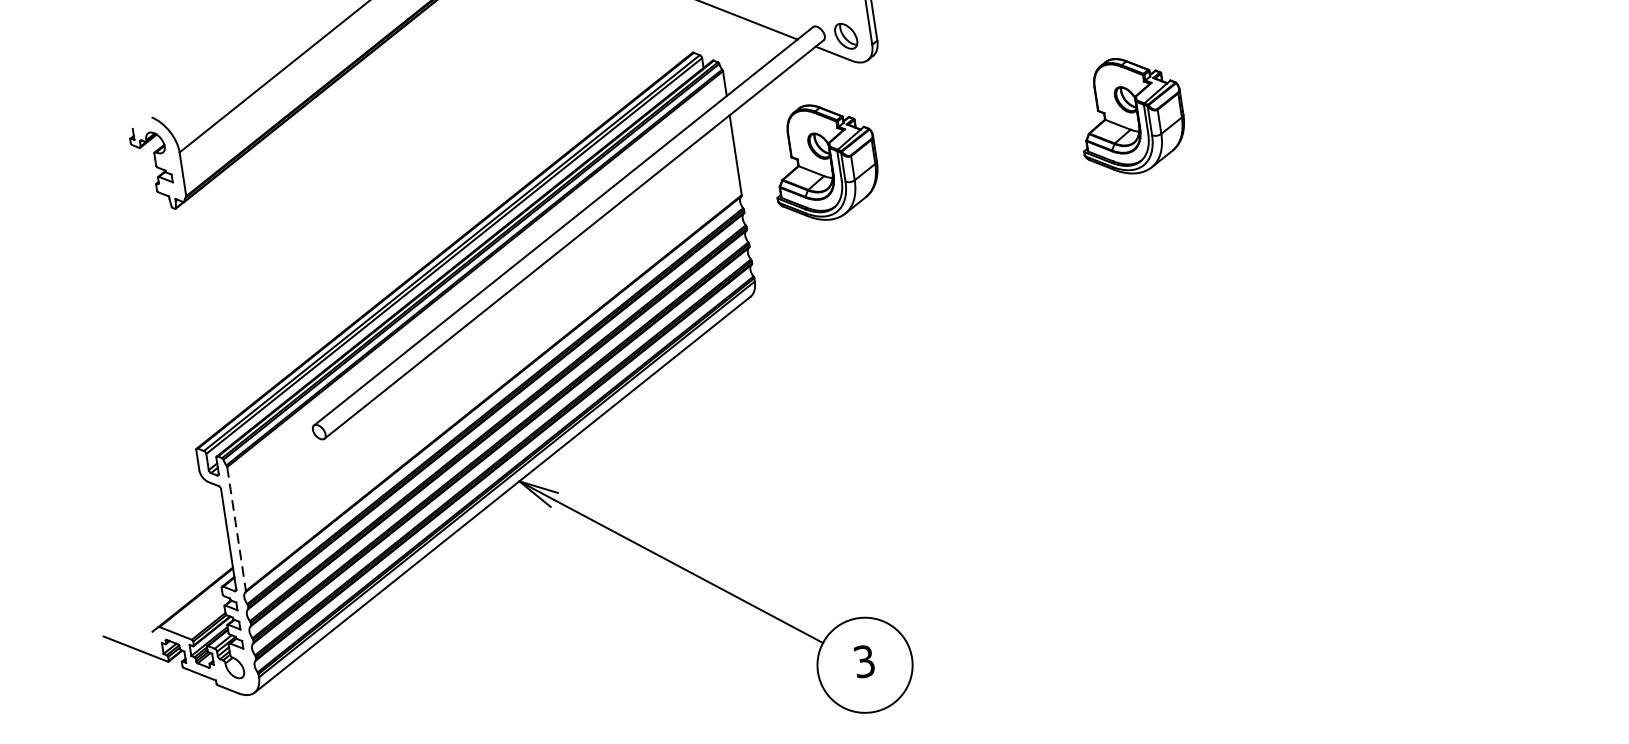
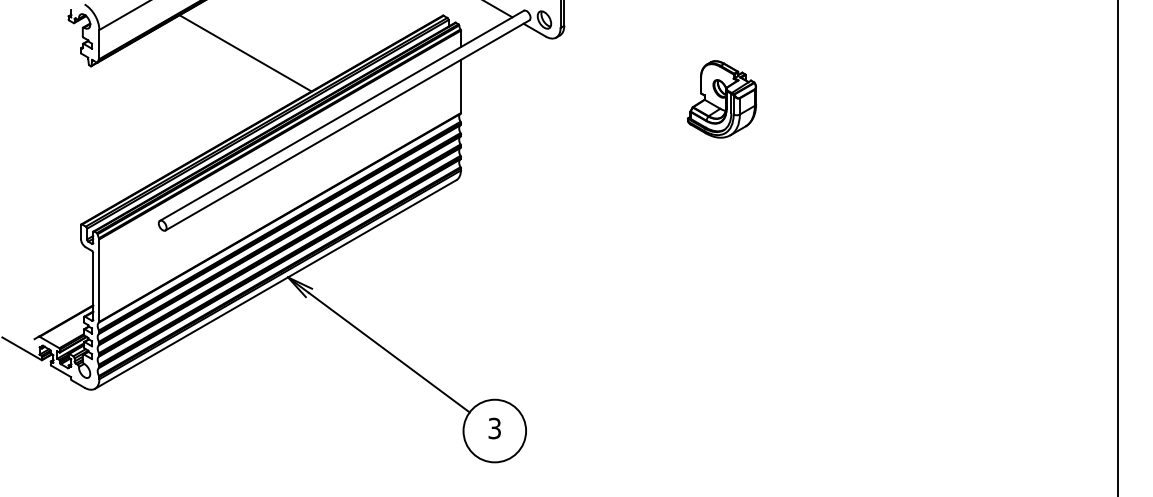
line: (404, 154) -> (245, 53), added
part: (823, 161) -> (517, 99), removed
line: (236, 530) -> (99, 281), dashed -> solid

